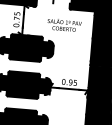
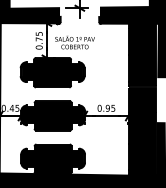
text: (64, 25) -> (74, 42), moved

